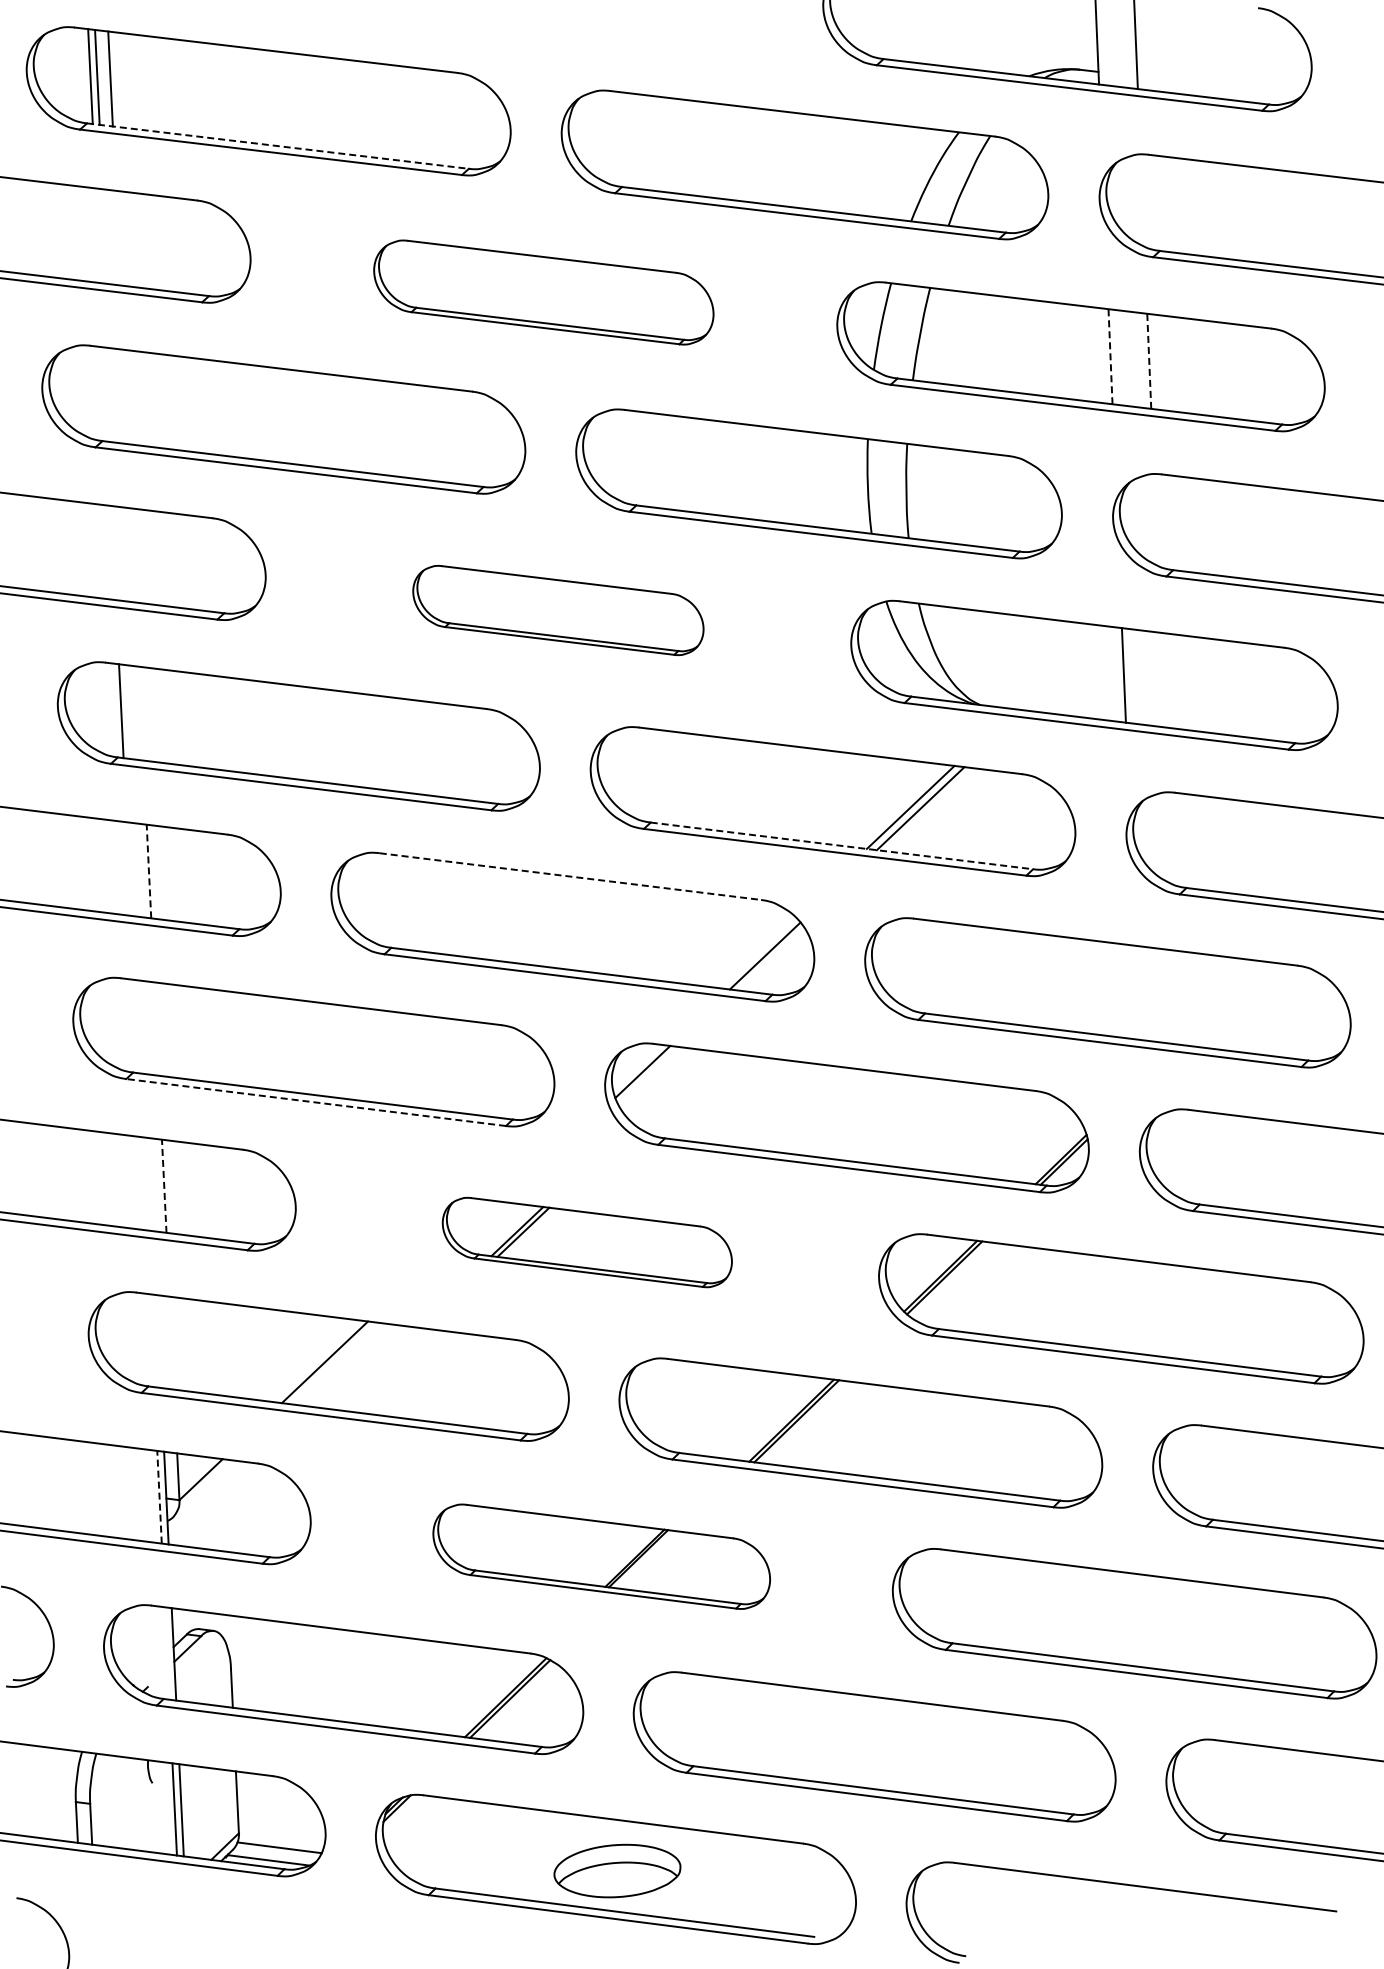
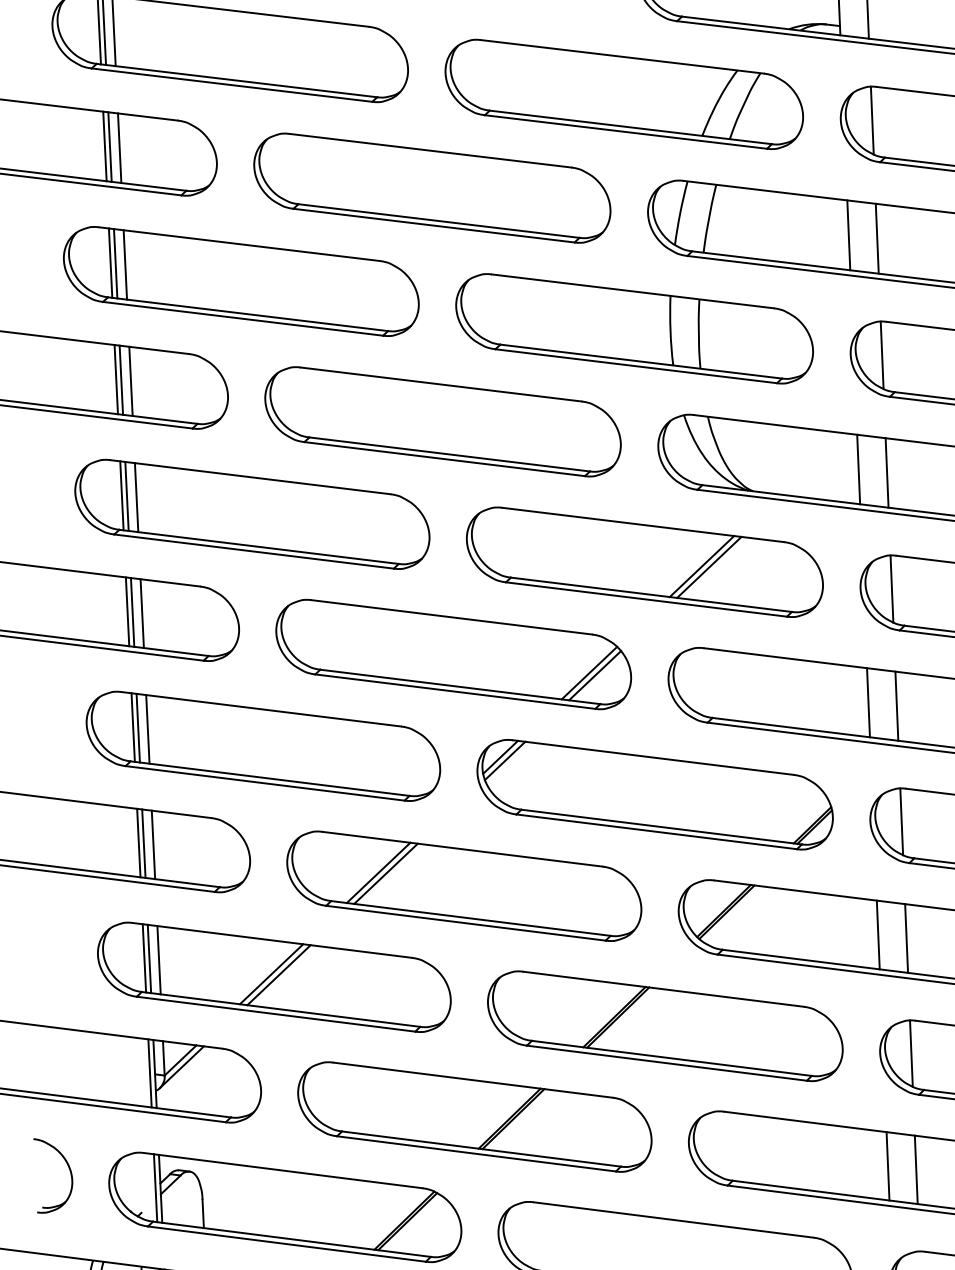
line: (278, 146) -> (237, 80), dashed -> solid
line: (1142, 200) -> (872, 120), added
line: (97, 235) -> (104, 146), added
line: (104, 236) -> (109, 147), added
line: (117, 237) -> (119, 147), added
part: (543, 292) -> (432, 188), size x1.43
line: (1110, 356) -> (848, 235), dashed -> solid
line: (1149, 361) -> (877, 238), dashed -> solid
line: (105, 394) -> (110, 263), added
line: (112, 395) -> (115, 263), added
line: (125, 396) -> (125, 264), added
line: (1155, 519) -> (881, 354), added
line: (113, 552) -> (116, 379), added
line: (120, 553) -> (121, 379), added
line: (133, 555) -> (130, 381), added
part: (558, 610) -> (443, 421), size x1.67
line: (1162, 679) -> (886, 472), added
line: (127, 712) -> (126, 496), added
line: (141, 713) -> (136, 497), added
line: (1169, 837) -> (892, 588), added
line: (841, 845) -> (651, 594), dashed -> solid
line: (128, 868) -> (127, 611), added
line: (135, 869) -> (132, 612), added
line: (148, 871) -> (141, 613), dashed -> solid
line: (570, 876) -> (451, 617), dashed -> solid
line: (757, 952) -> (589, 673), added
line: (1137, 992) -> (868, 702), added
line: (1175, 997) -> (896, 706), added
line: (136, 1026) -> (133, 727), added
line: (143, 1027) -> (138, 728), added
line: (156, 1028) -> (147, 728), added
line: (636, 1066) -> (500, 756), added
line: (315, 1102) -> (264, 783), dashed -> solid
line: (1182, 1154) -> (901, 821), added
line: (144, 1183) -> (138, 842), added
line: (150, 1184) -> (143, 843), added
line: (164, 1186) -> (153, 845), dashed -> solid
part: (587, 1242) -> (464, 886), size x1.67
line: (1150, 1308) -> (878, 934), added
line: (1189, 1313) -> (906, 938), added
line: (151, 1340) -> (144, 958), added
line: (158, 1341) -> (149, 958), added
line: (171, 1342) -> (158, 959), added
line: (335, 1363) -> (279, 975), added
line: (1195, 1470) -> (911, 1053), added
line: (202, 1488) -> (181, 1066), added
line: (159, 1496) -> (149, 1072), dashed -> solid
part: (601, 1556) -> (474, 1116), size x1.43
line: (1163, 1623) -> (887, 1166), added
line: (1202, 1628) -> (916, 1169), added
line: (166, 1653) -> (155, 1188), added

